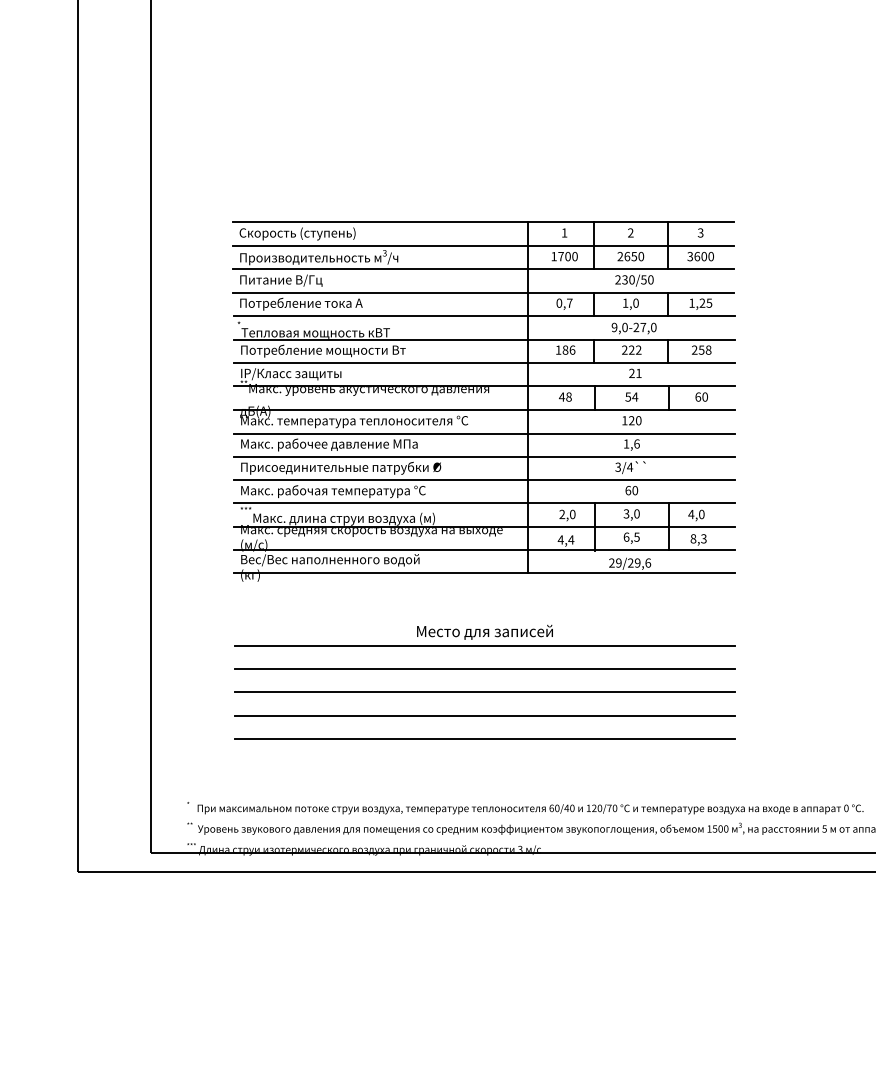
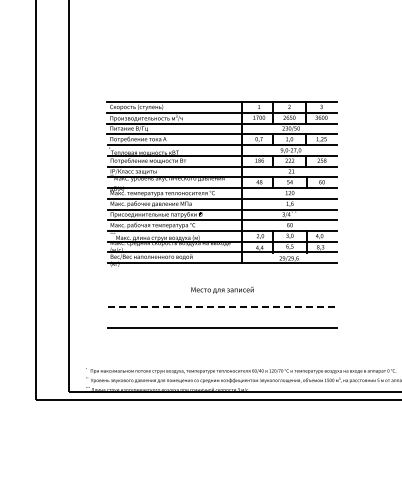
line: (484, 646) -> (222, 296), removed
line: (484, 670) -> (222, 307), solid -> dashed
line: (484, 691) -> (222, 317), removed
line: (484, 739) -> (222, 339), removed

